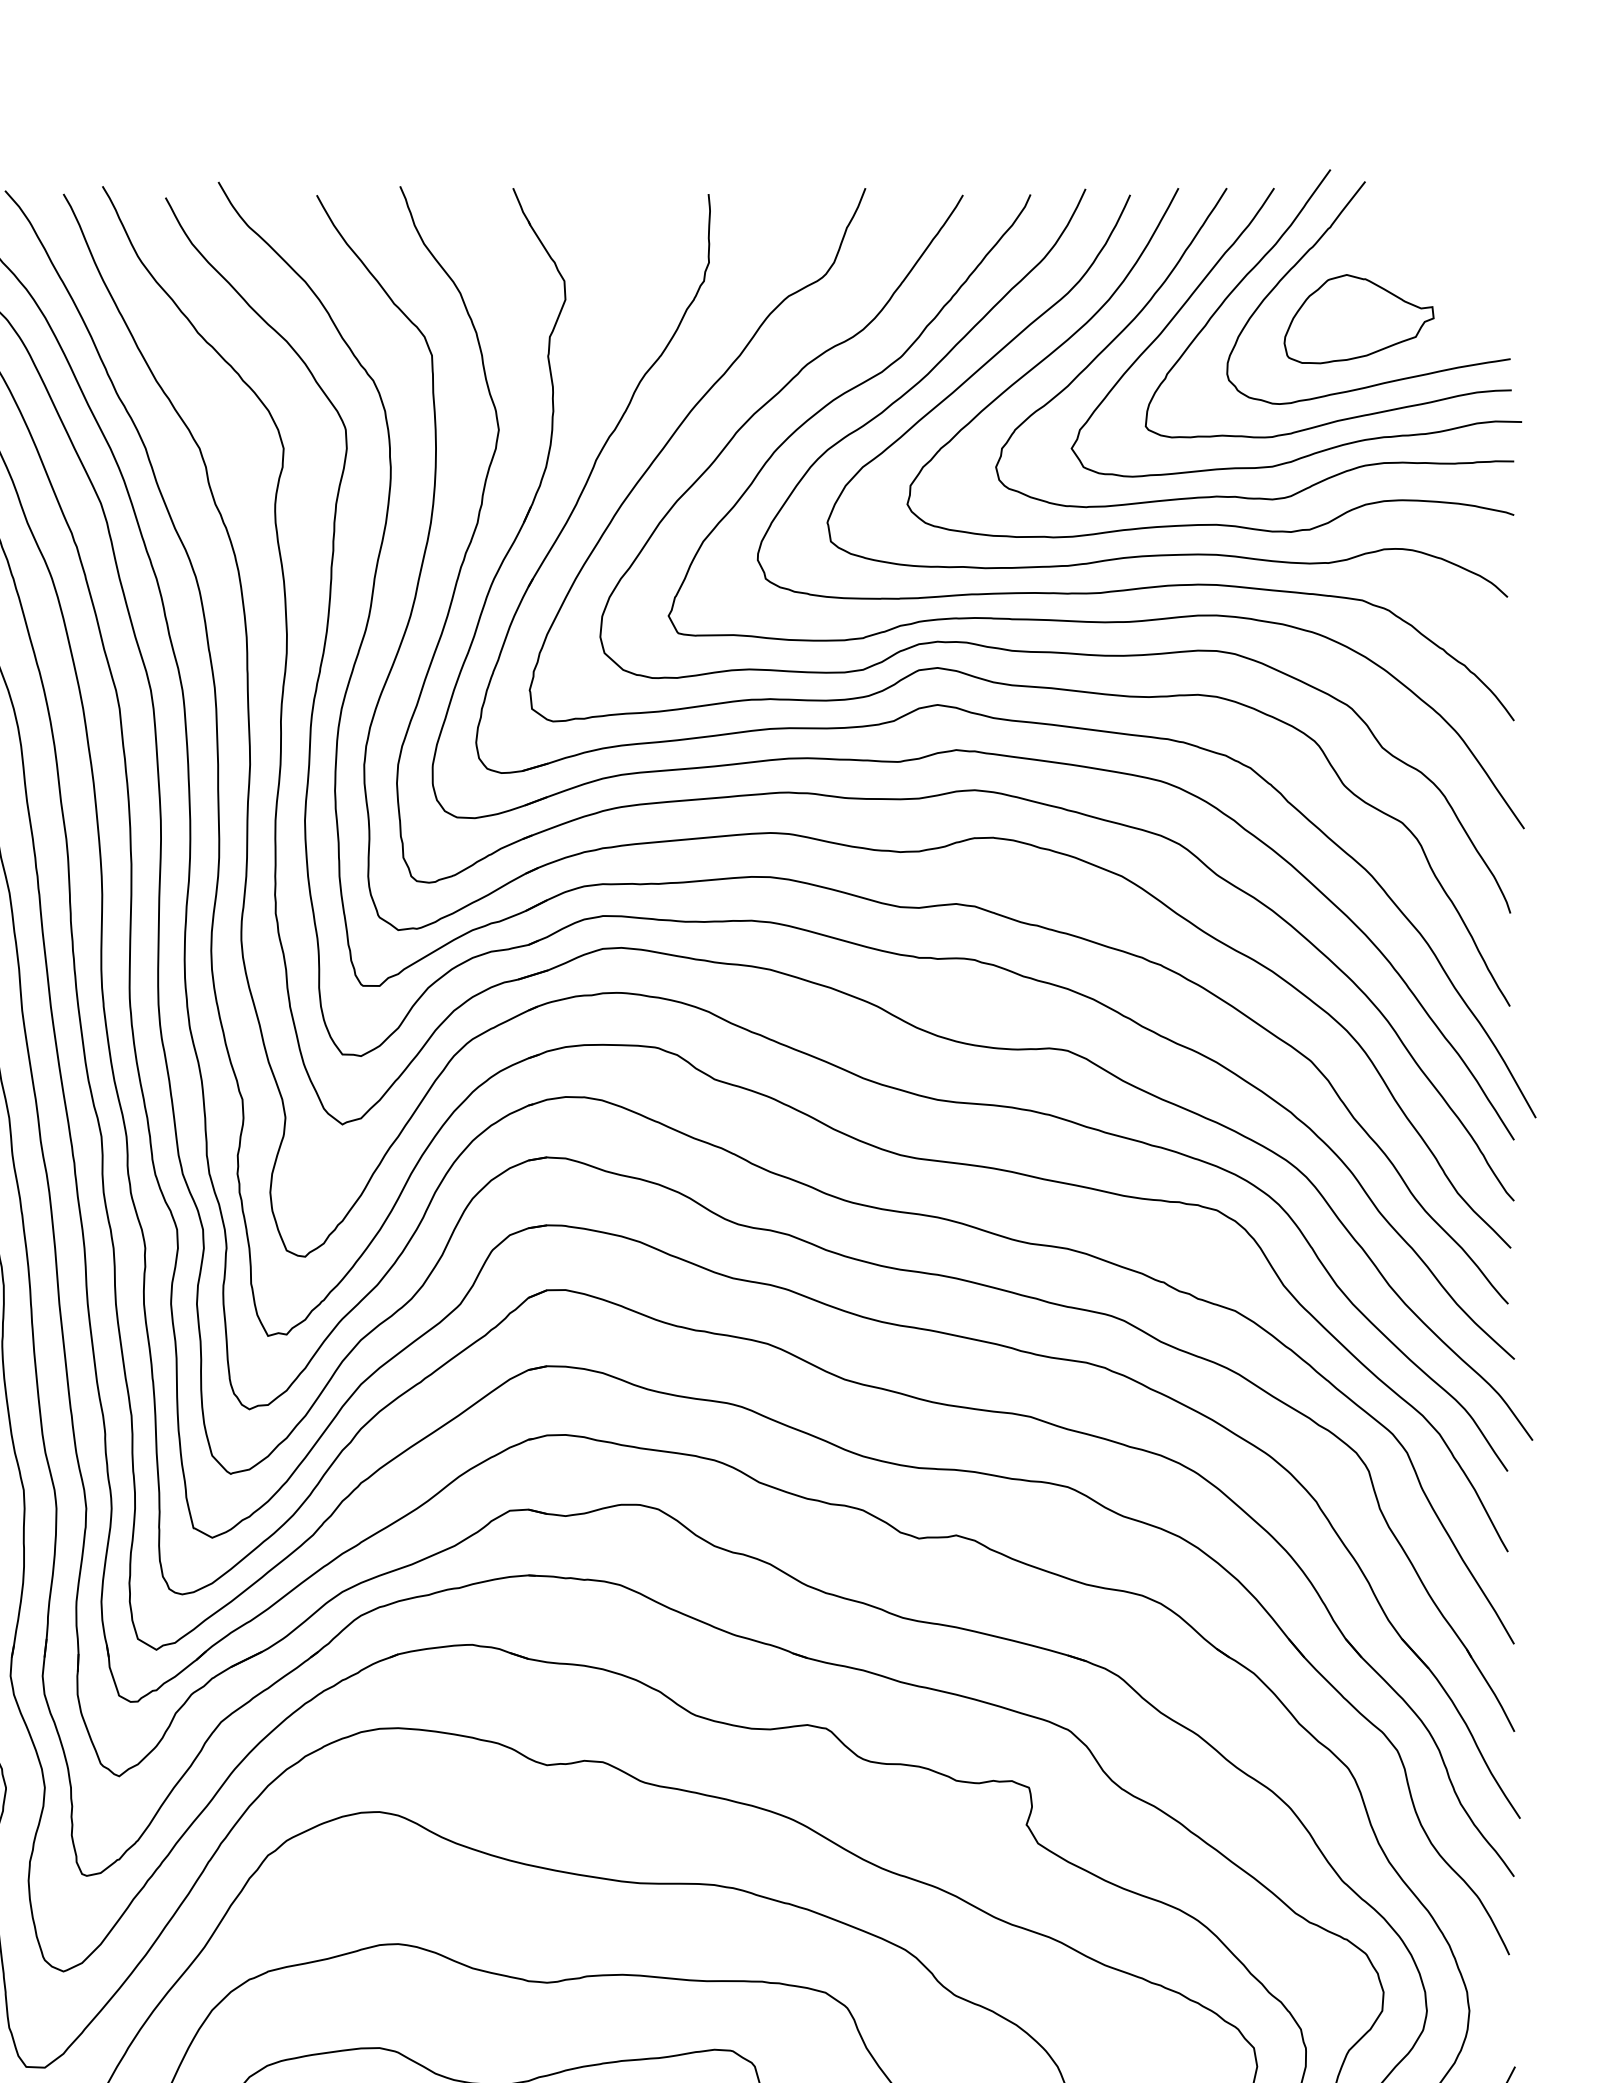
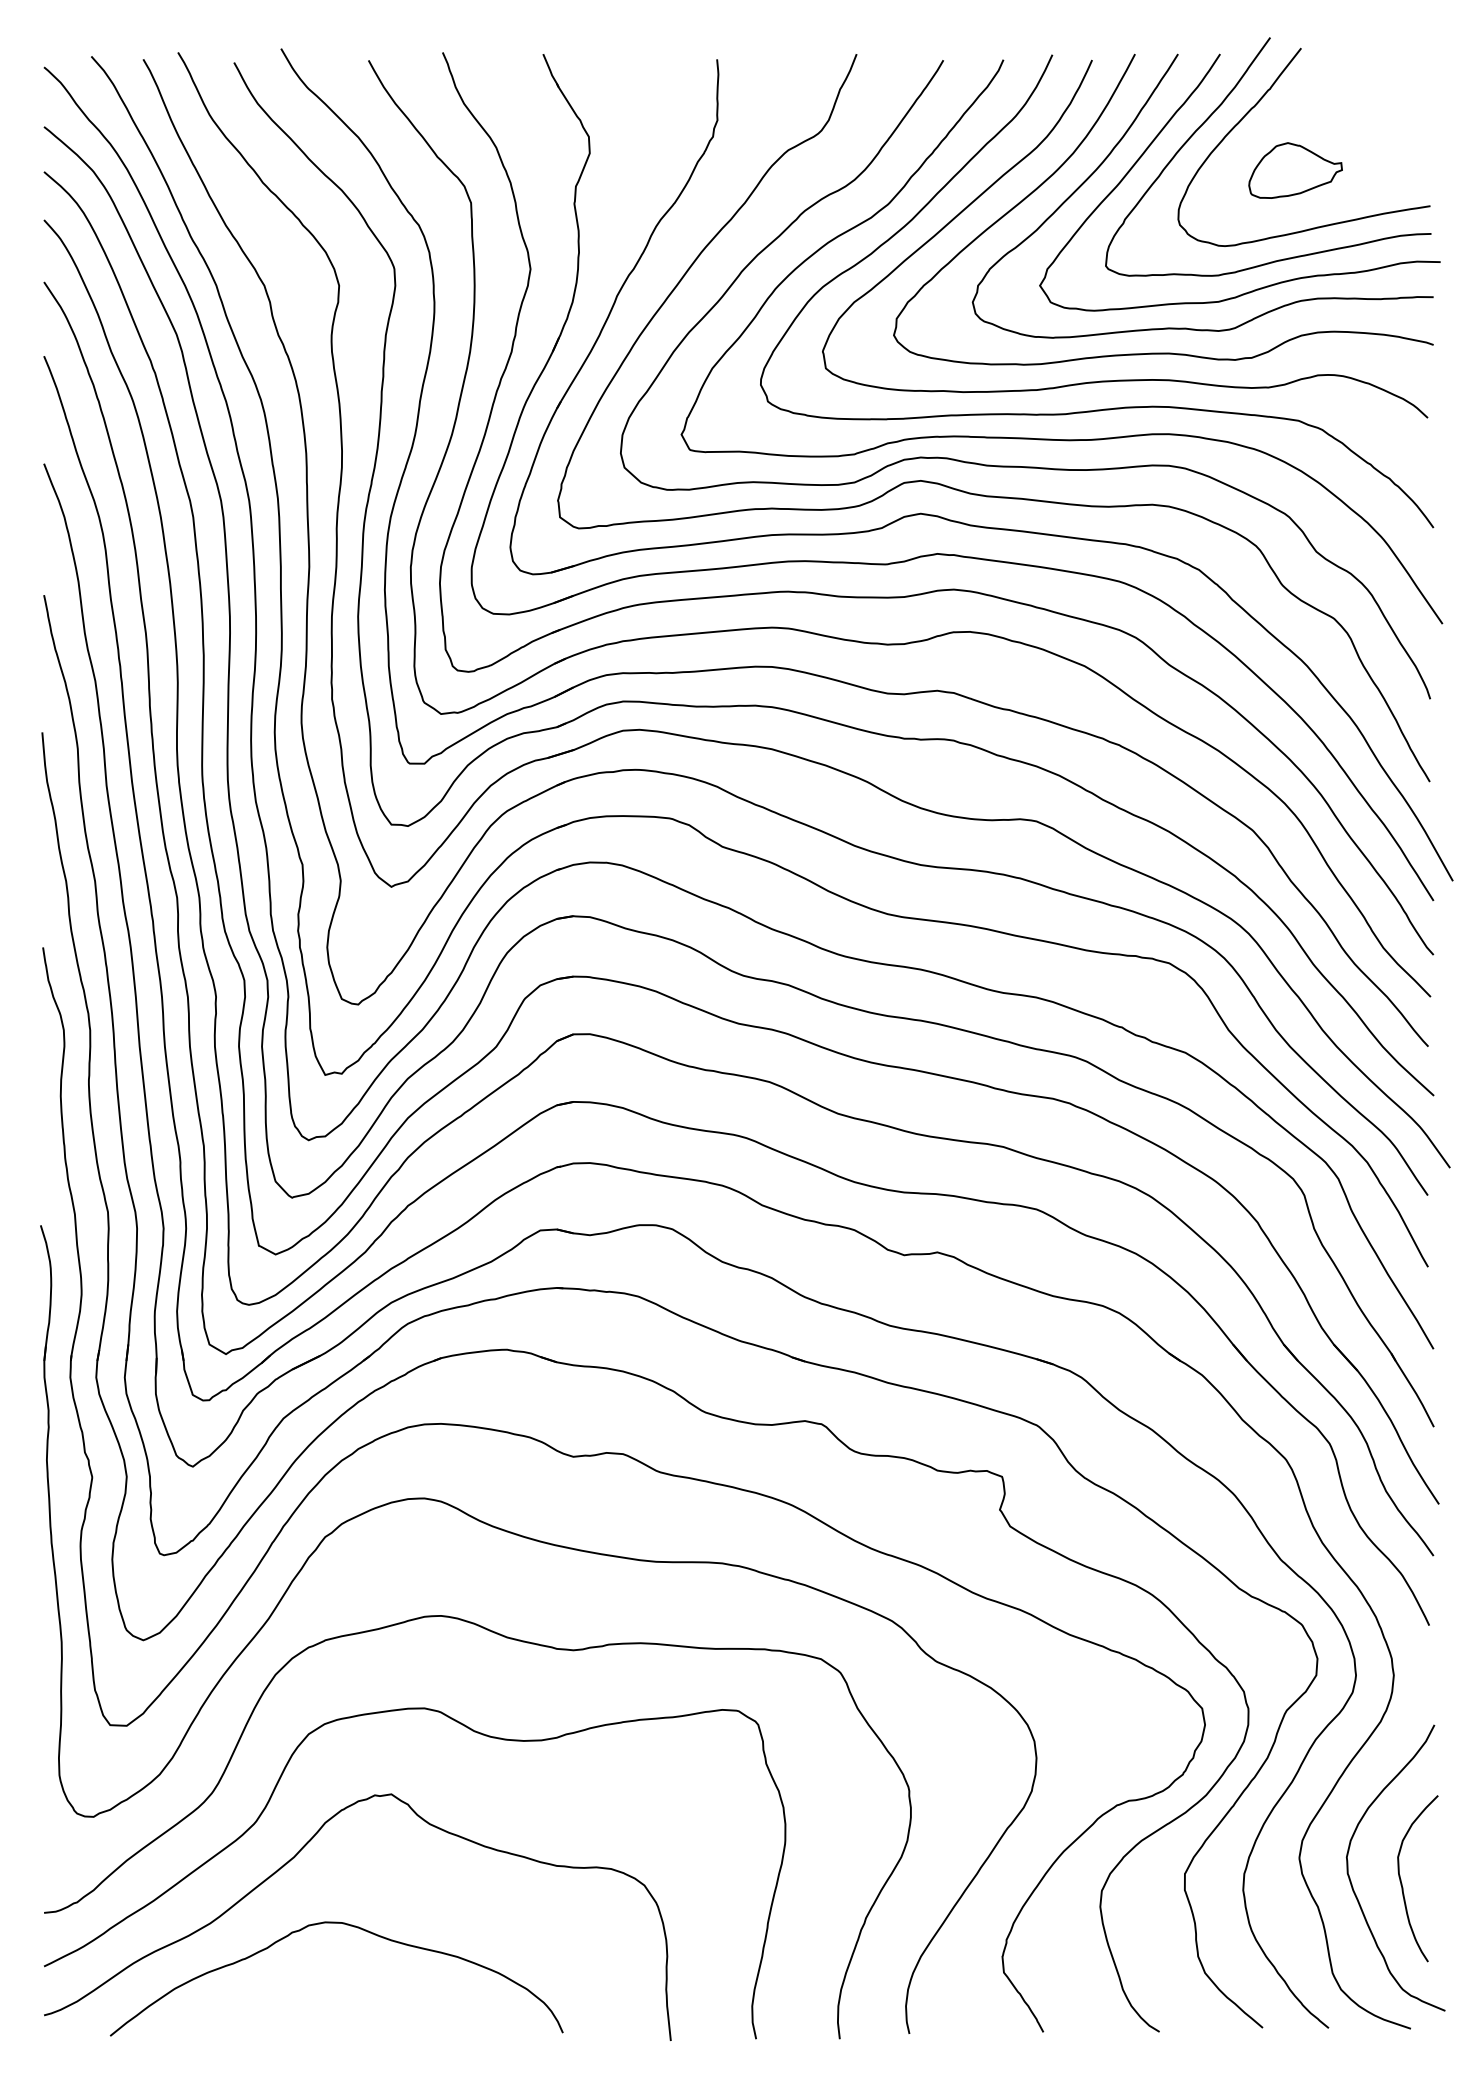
part: (1358, 319) -> (1295, 170), size x0.7

